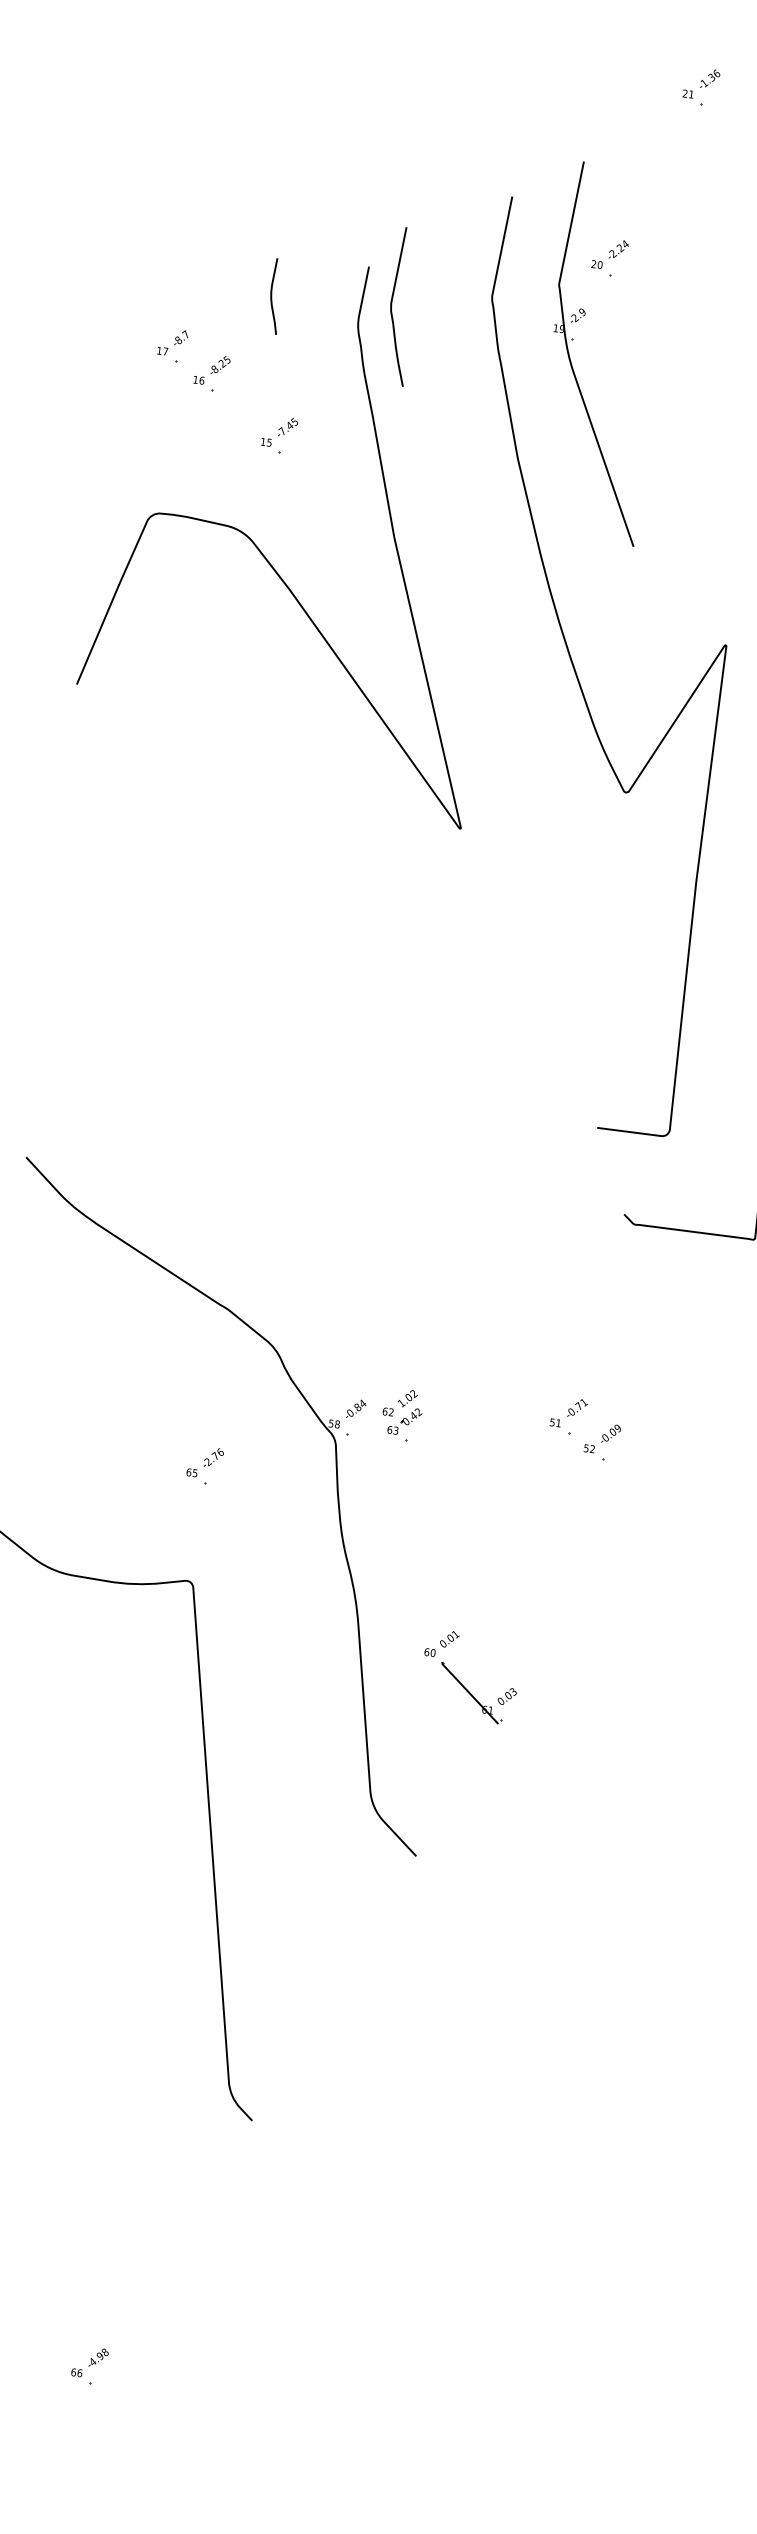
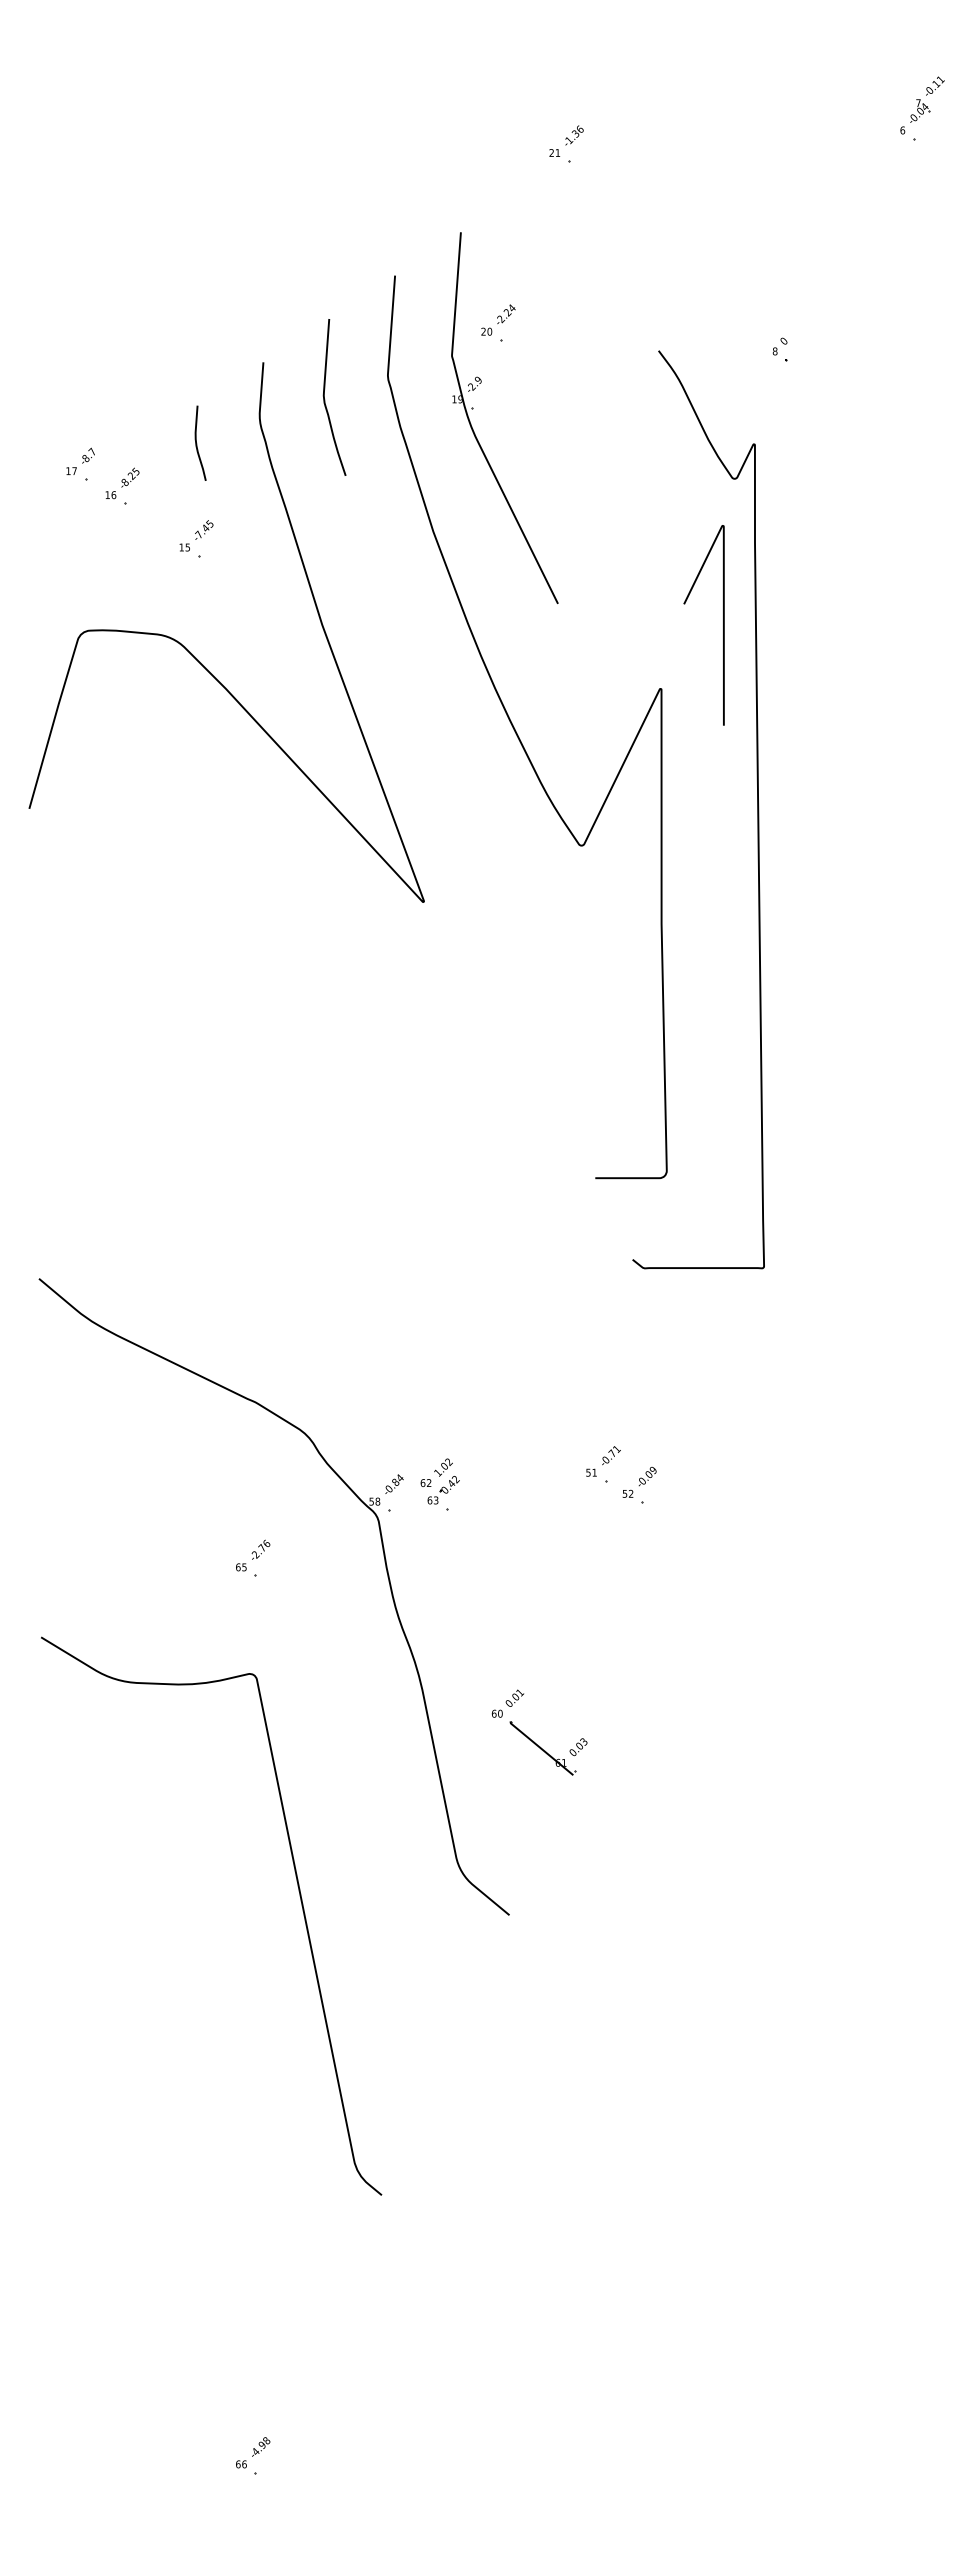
curve: (272, 296) -> (197, 443), moved
curve: (392, 307) -> (325, 399), moved

